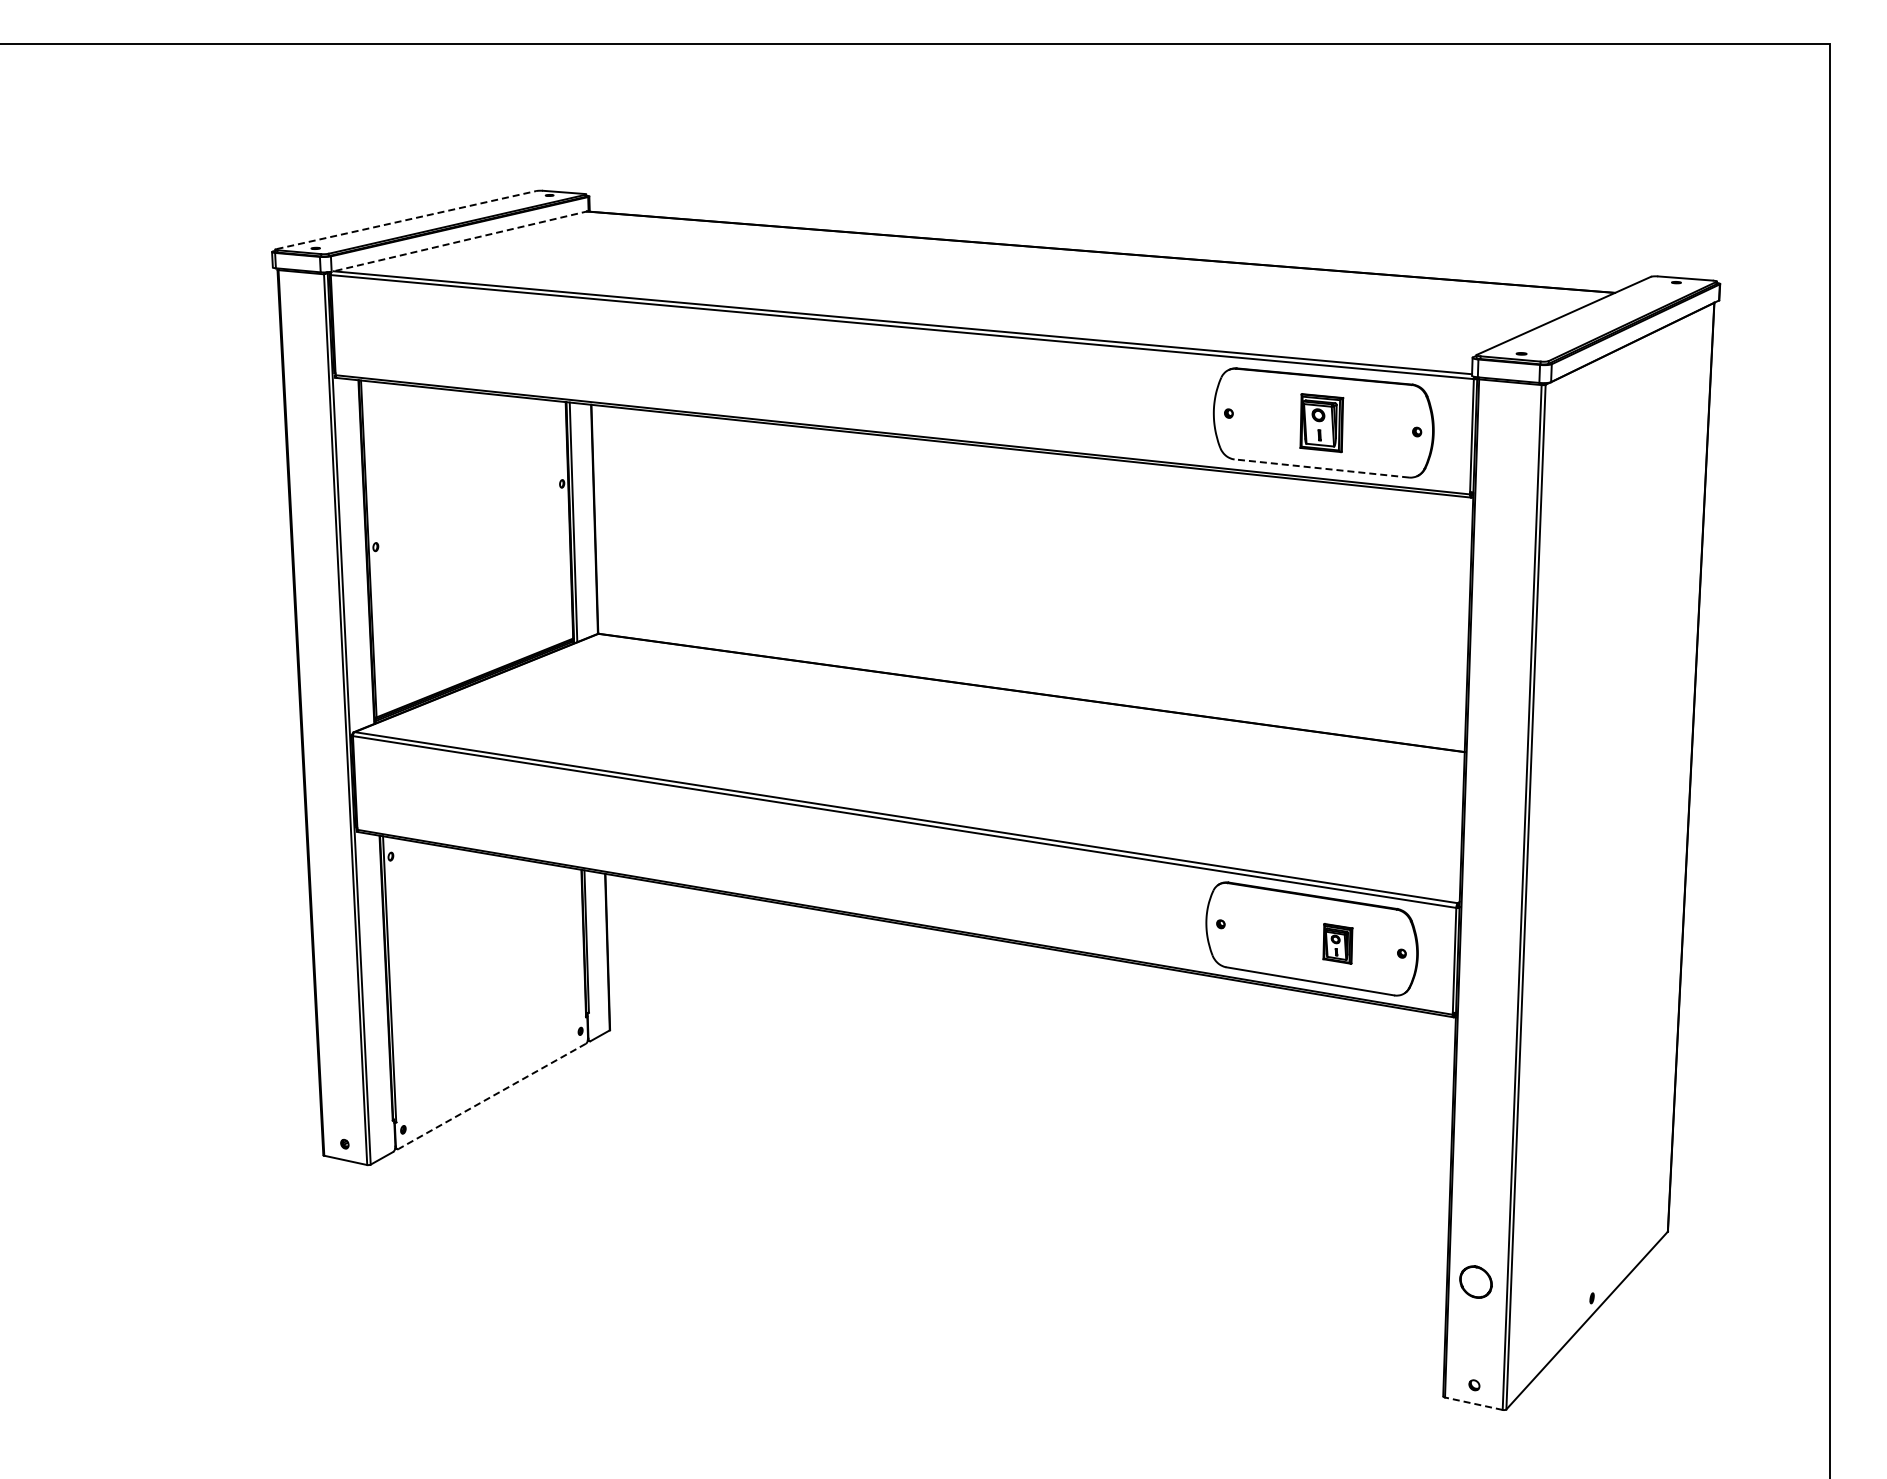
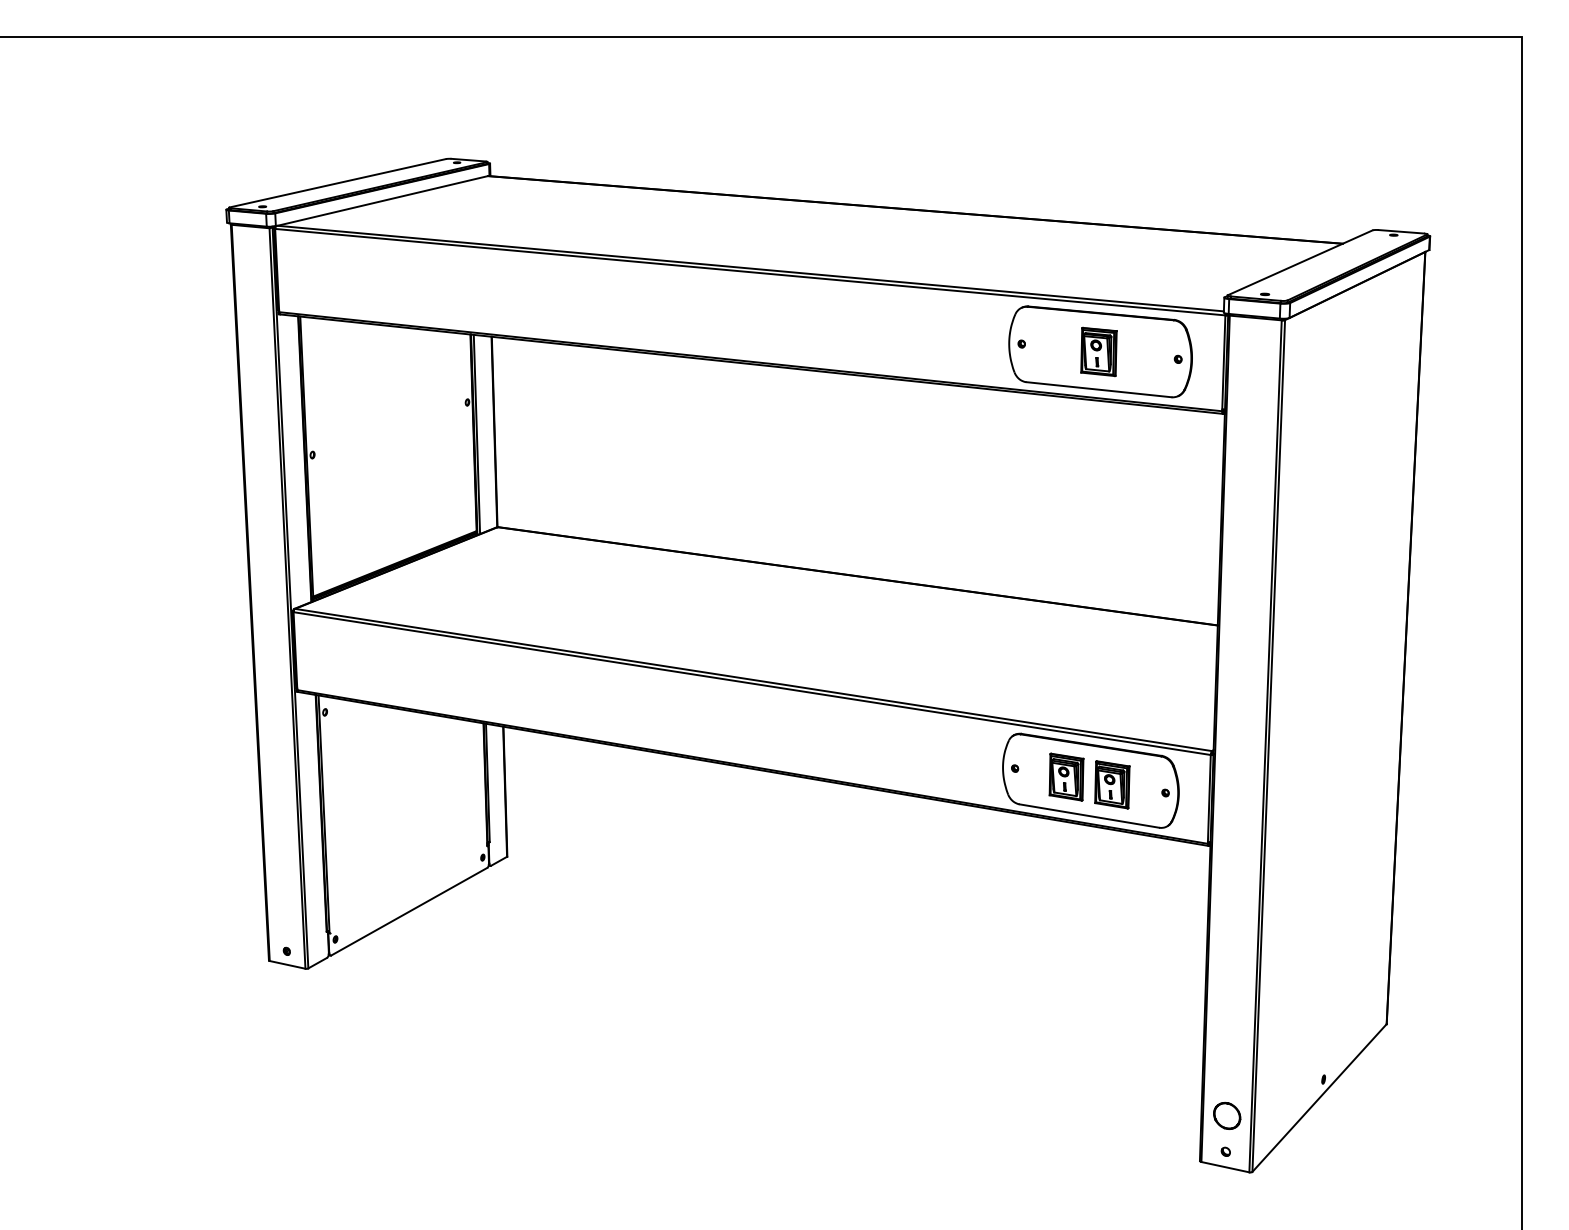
line: (406, 220) -> (338, 183), dashed -> solid
line: (459, 241) -> (382, 201), dashed -> solid
line: (1321, 468) -> (1098, 389), dashed -> solid
part: (1282, 934) -> (1066, 777), added
part: (1337, 943) -> (1112, 784), size x1.43
line: (491, 1096) -> (408, 911), dashed -> solid
part: (1475, 1281) -> (1226, 1115), moved
line: (1473, 1403) -> (1225, 1166), dashed -> solid

